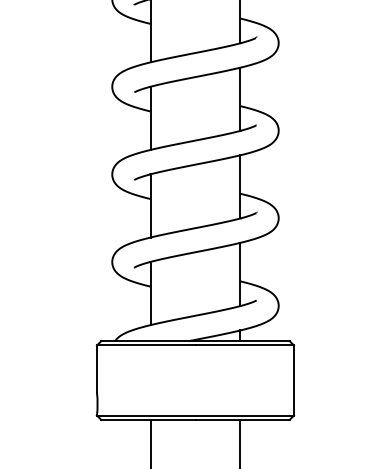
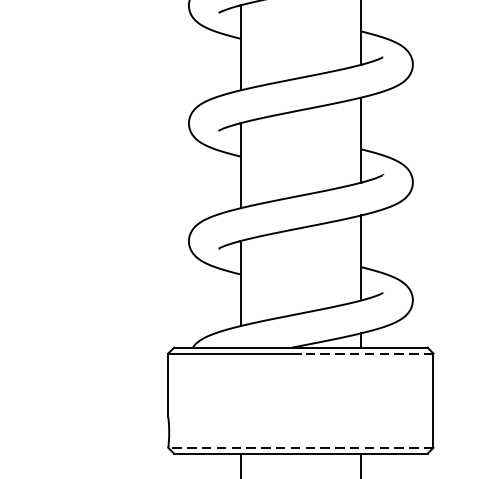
line: (244, 345) -> (366, 353), solid -> dashed
line: (195, 415) -> (300, 447), solid -> dashed

